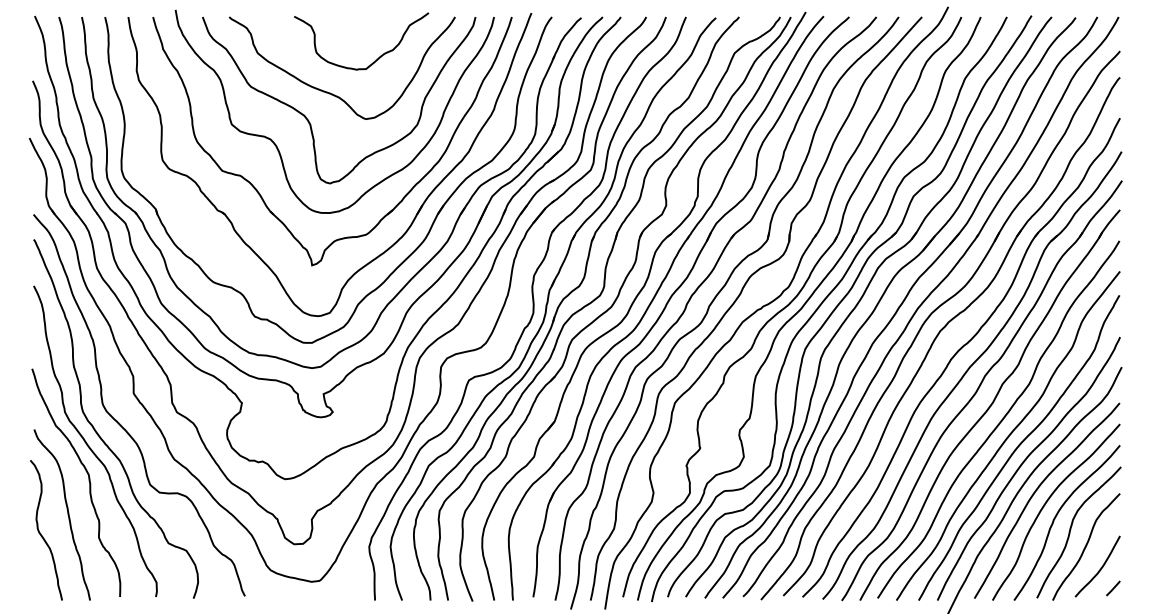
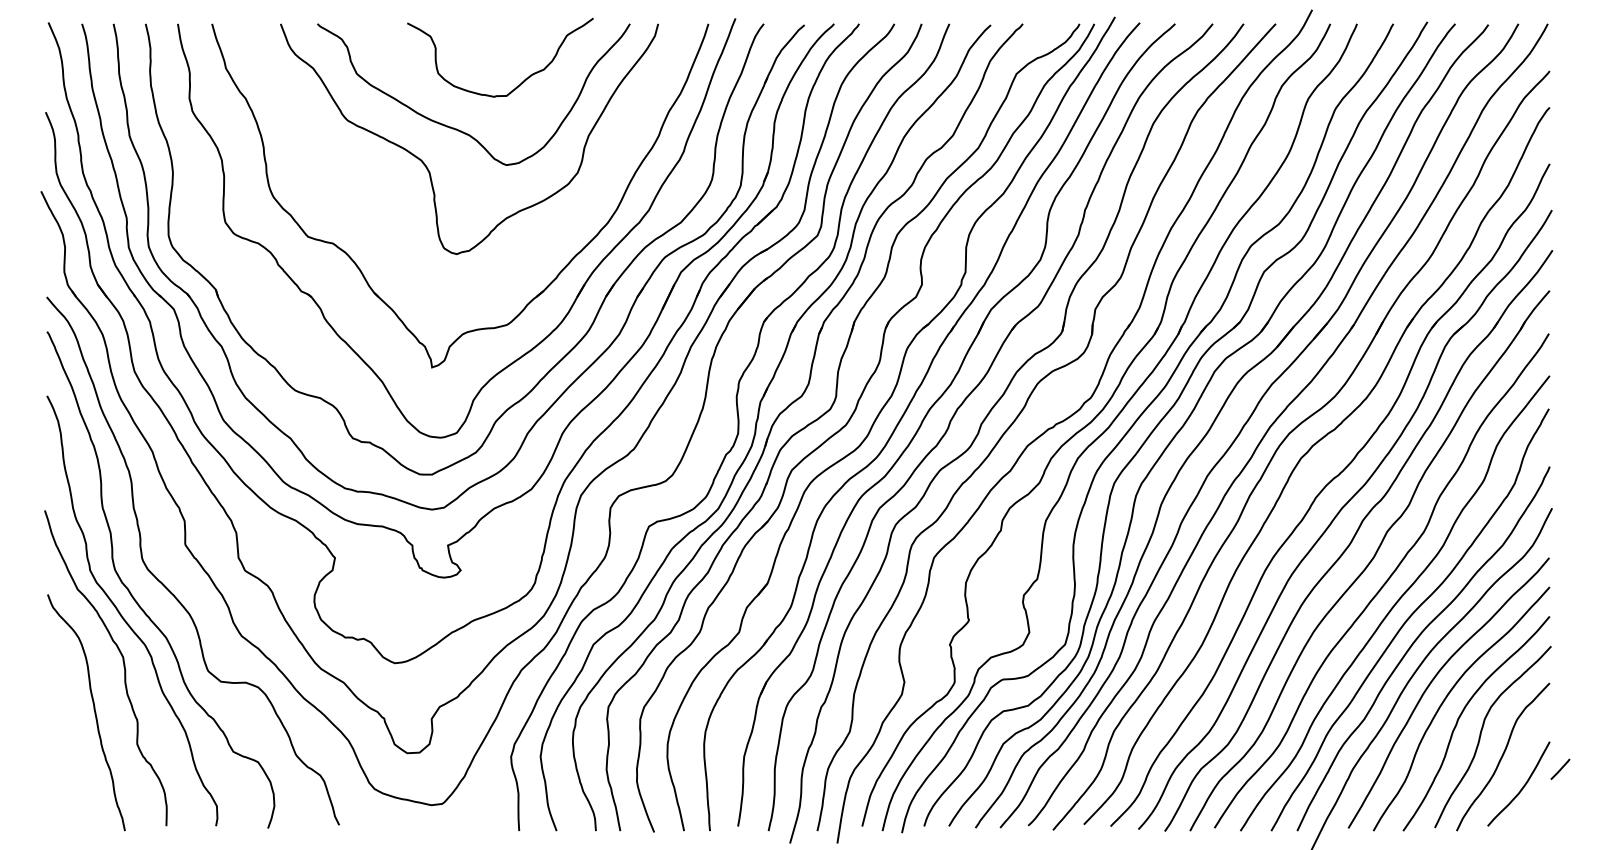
curve: (276, 144) -> (382, 200), removed
curve: (40, 532) -> (56, 737), removed
line: (1113, 587) -> (1560, 768), moved

